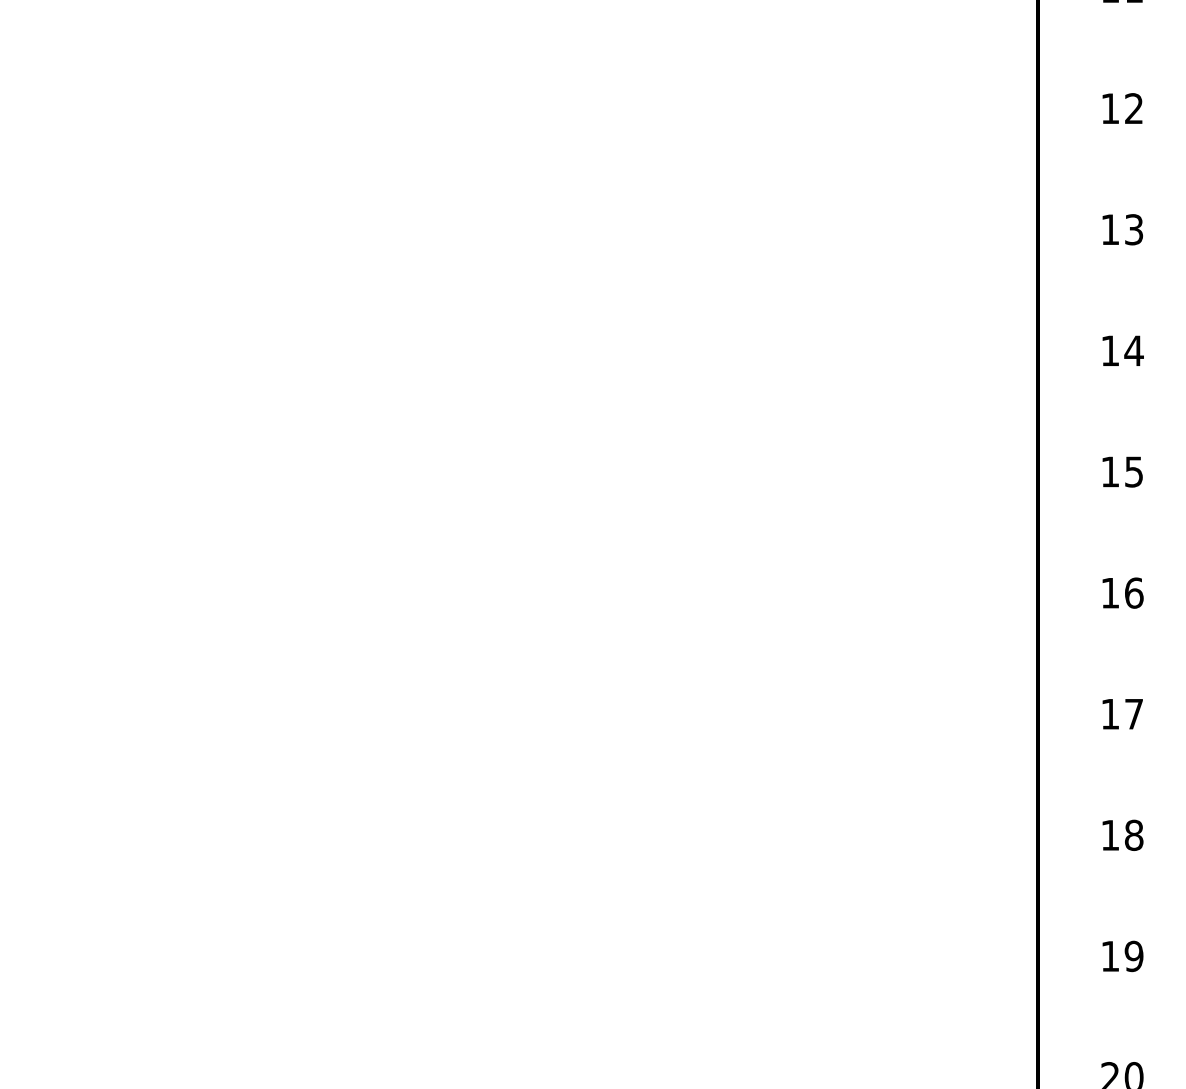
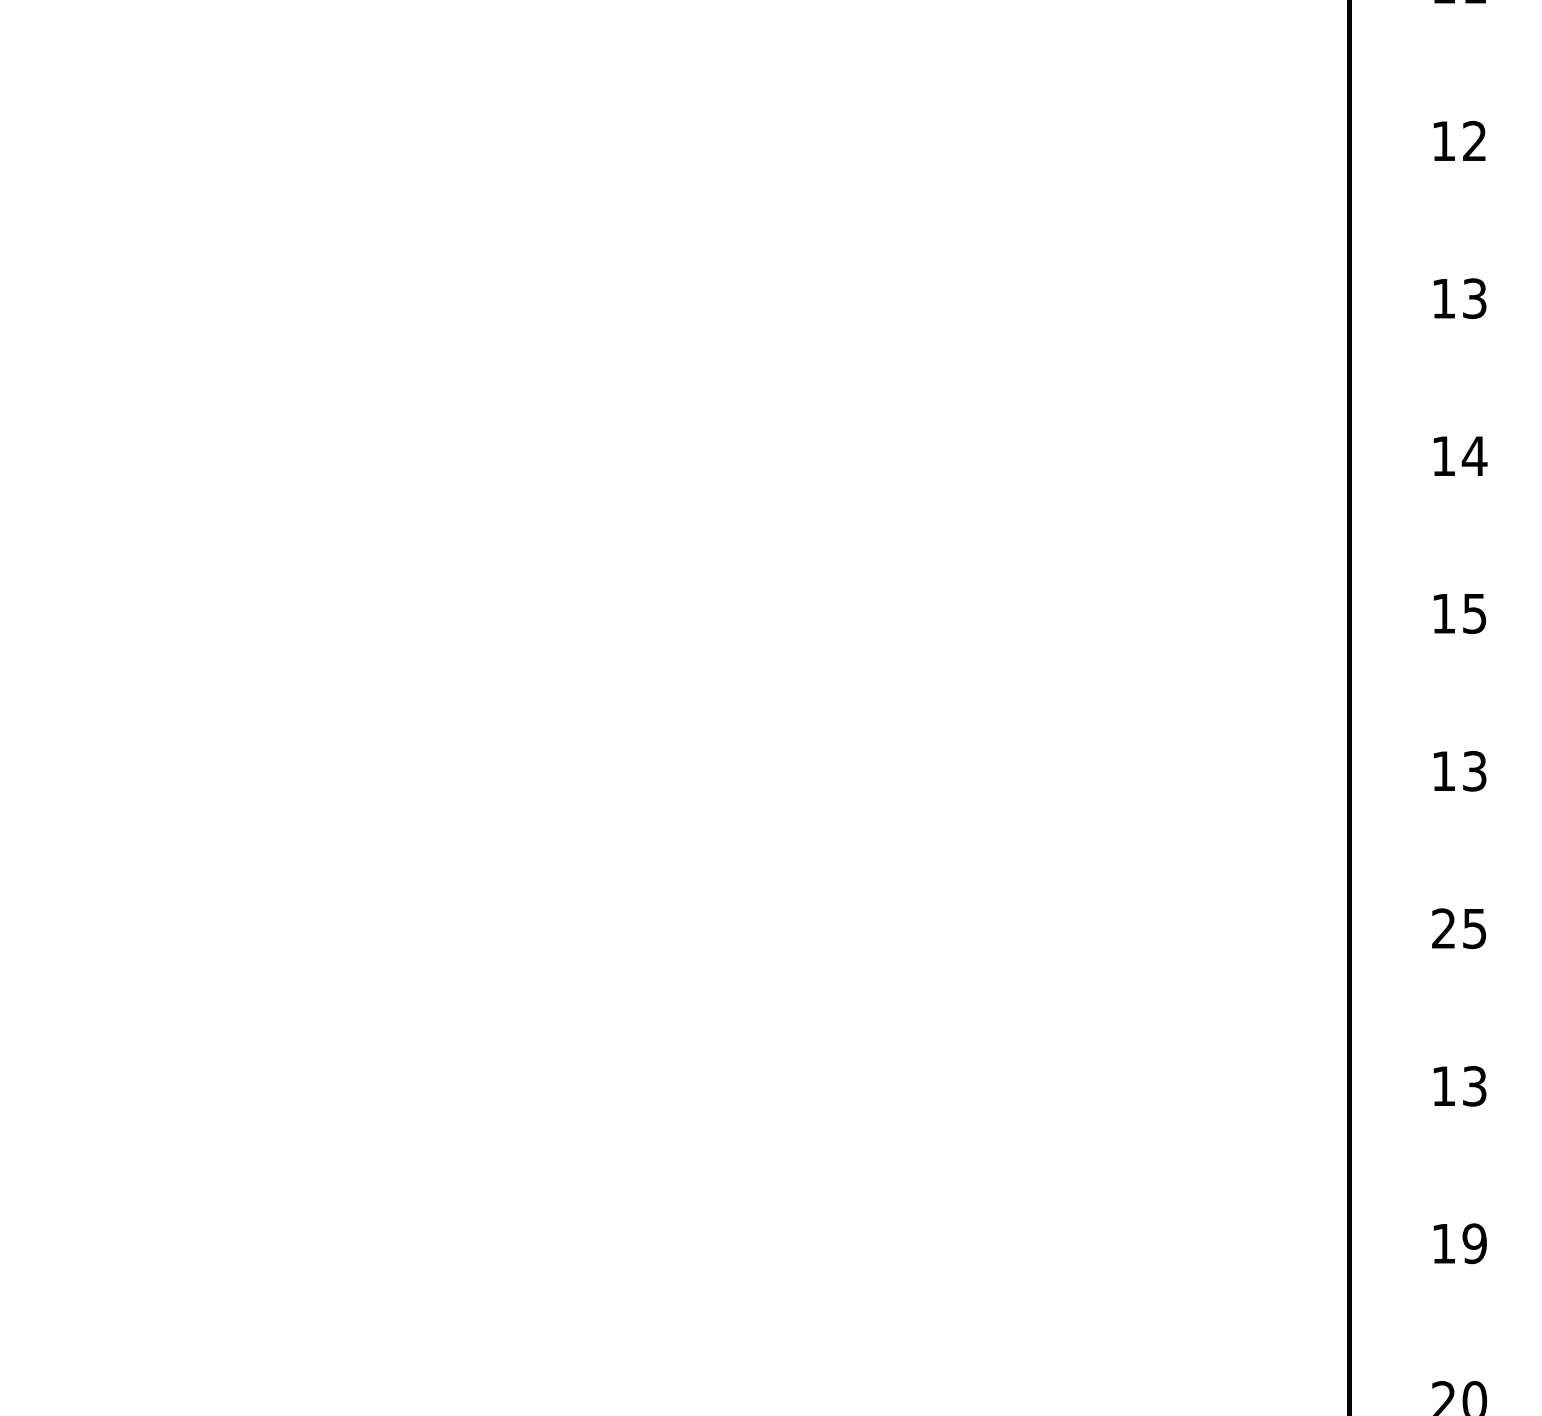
text: (1133, 592) -> (1474, 770), 16 -> 13
text: (1122, 714) -> (1459, 928), 17 -> 25
text: (1133, 835) -> (1474, 1086), 18 -> 13

